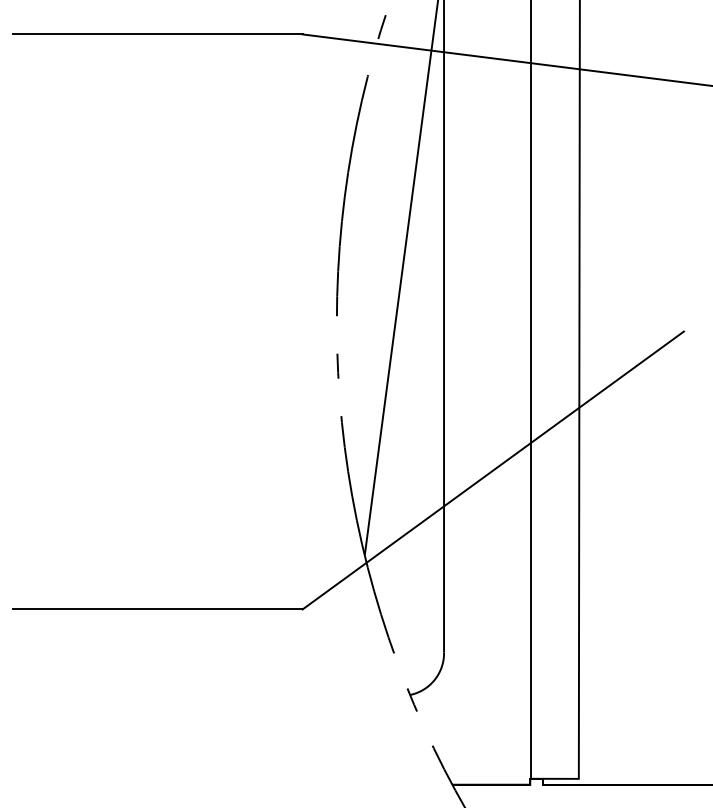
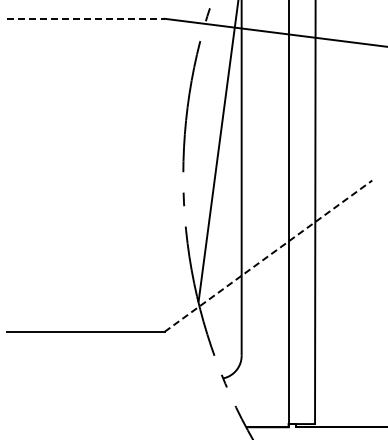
line: (157, 33) -> (85, 18), solid -> dashed
line: (493, 469) -> (268, 255), solid -> dashed

